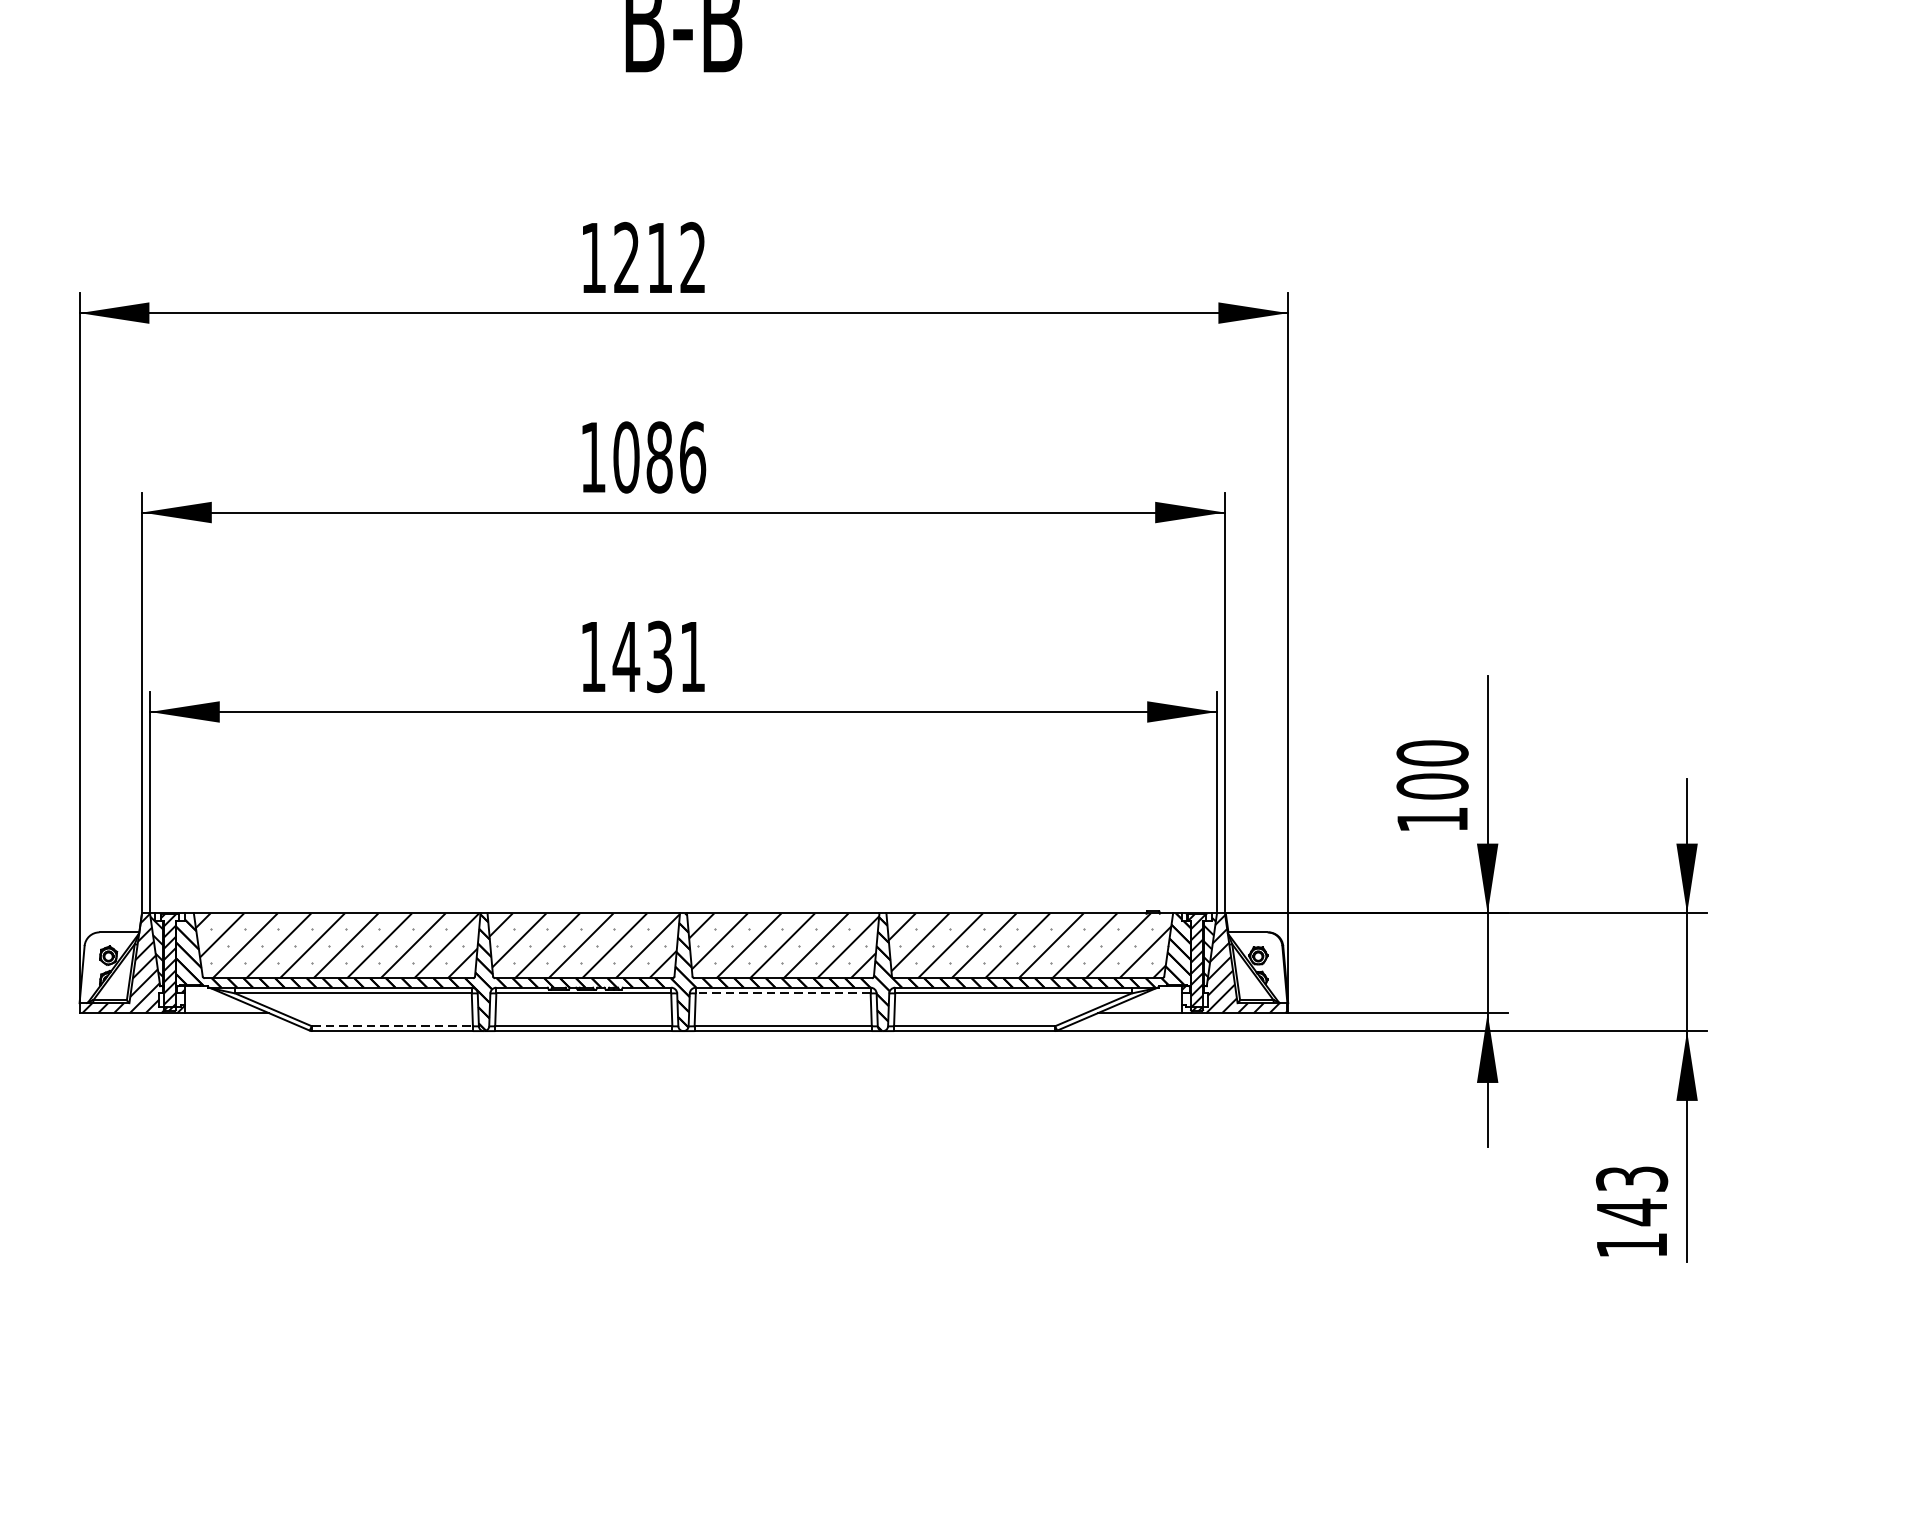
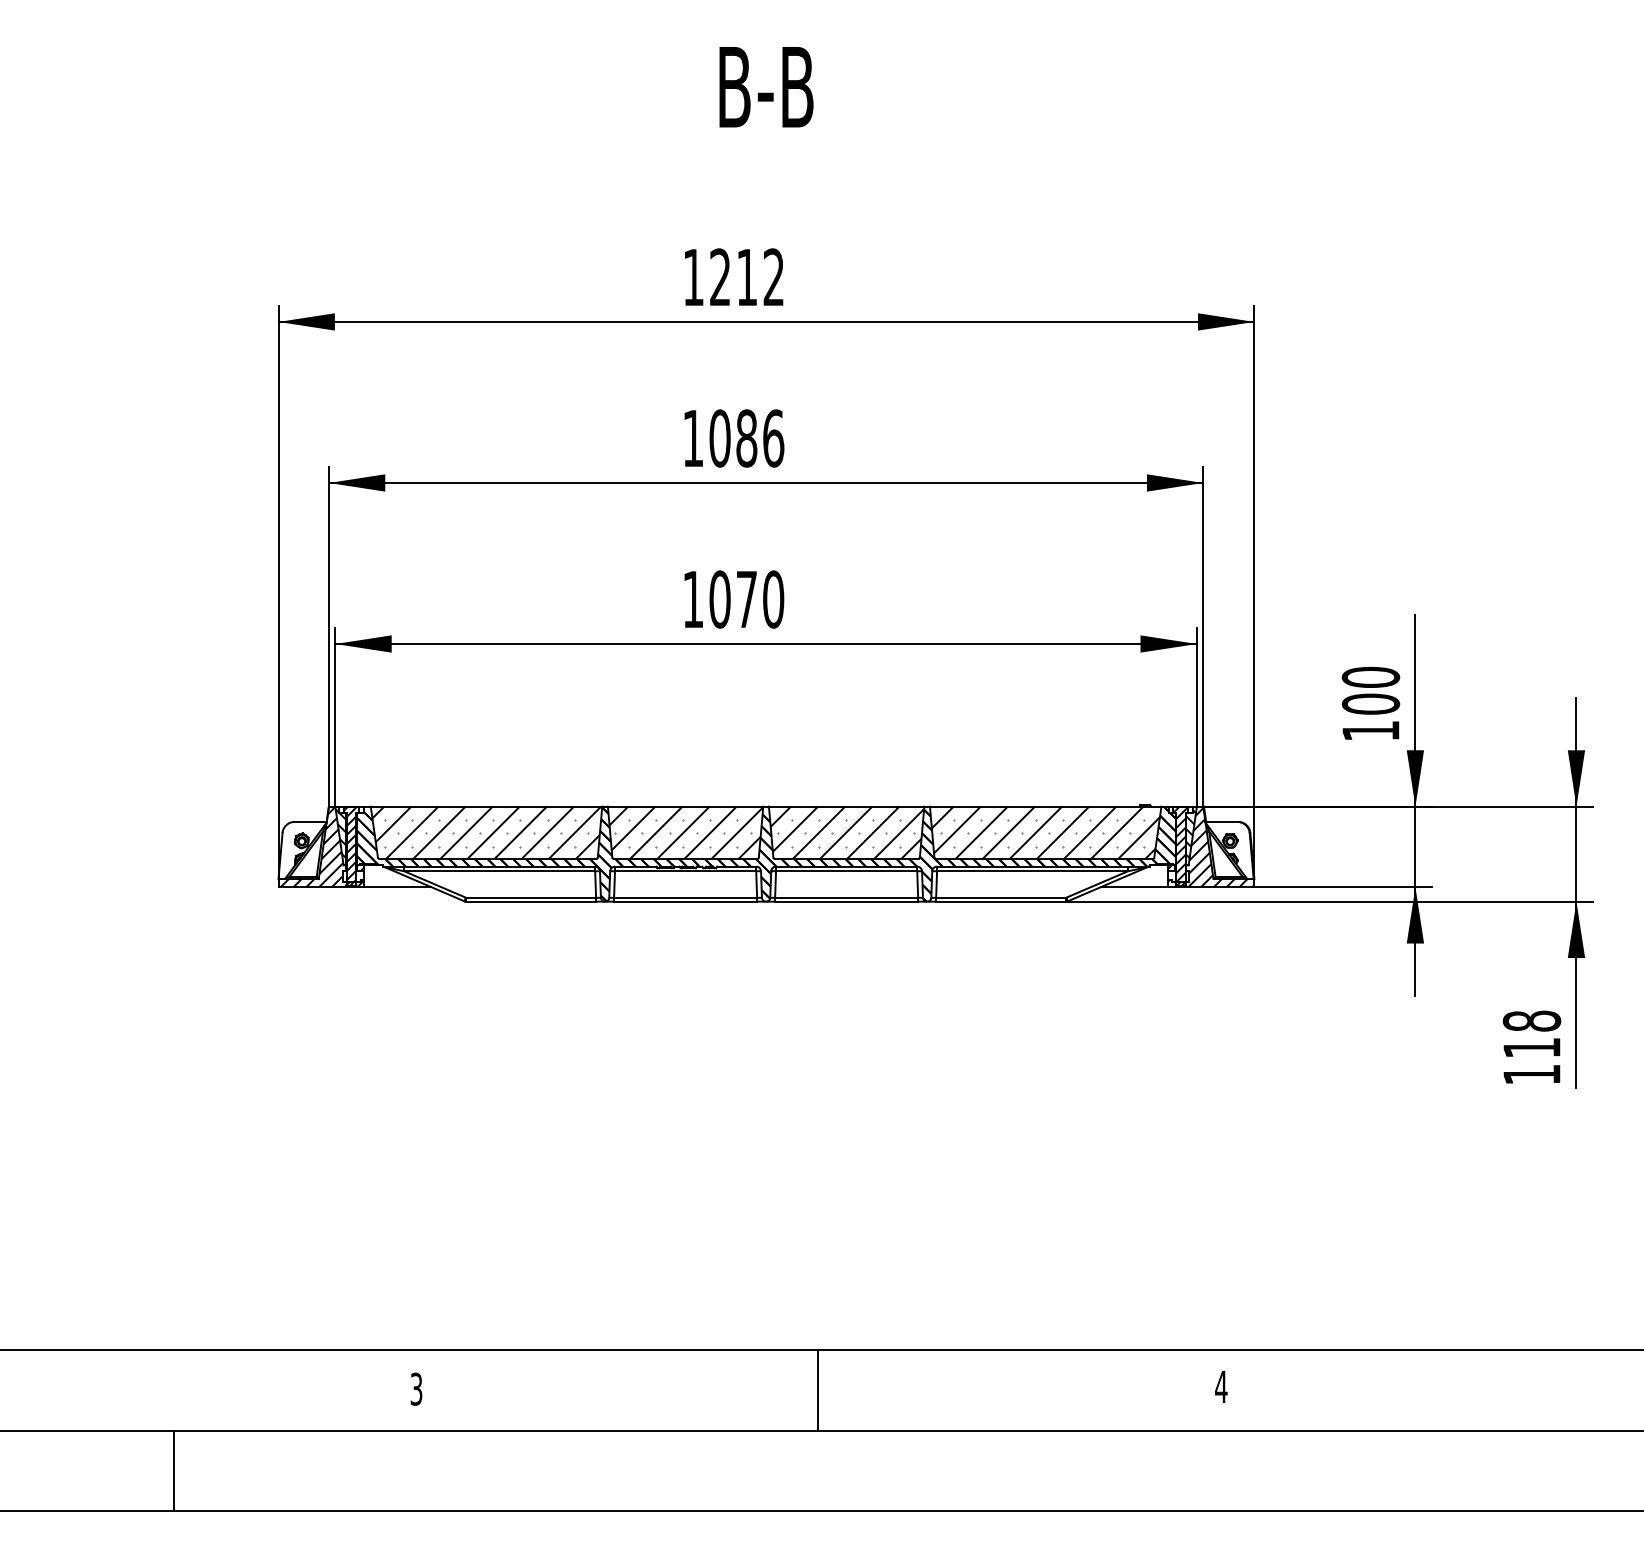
text: (659, 656) -> (746, 599), 1431 -> 1070
line: (783, 993) -> (846, 871), dashed -> solid
line: (392, 1025) -> (531, 897), dashed -> solid
text: (1631, 1195) -> (1531, 1034), 143 -> 118

